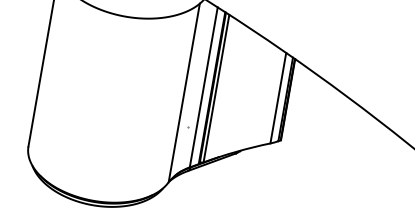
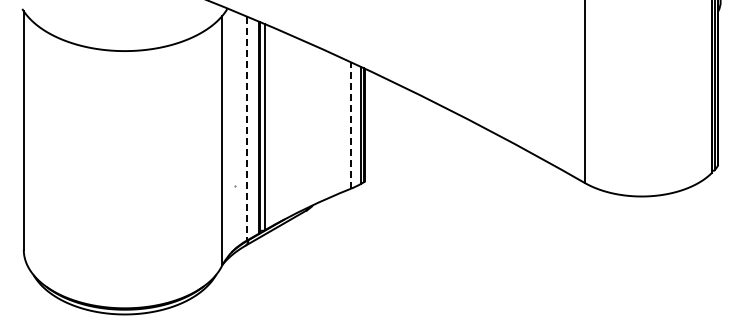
line: (203, 87) -> (247, 128), solid -> dashed
line: (278, 98) -> (351, 125), solid -> dashed

